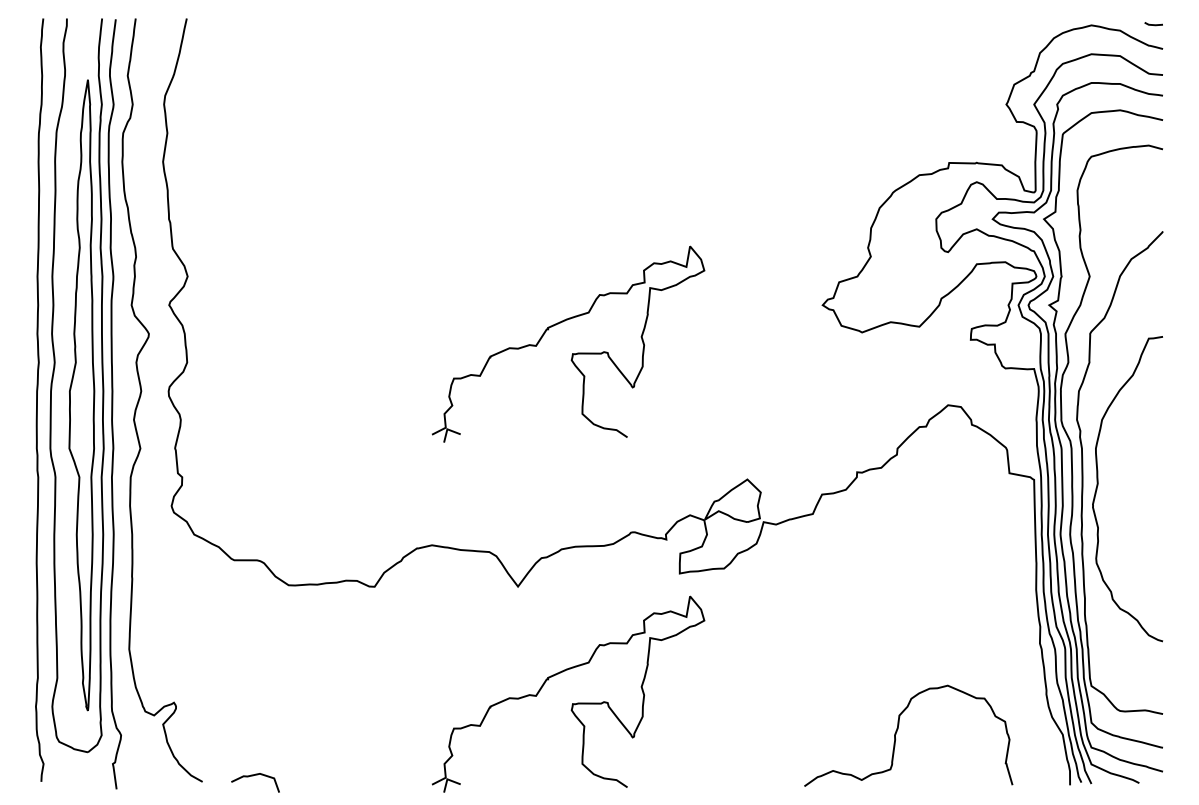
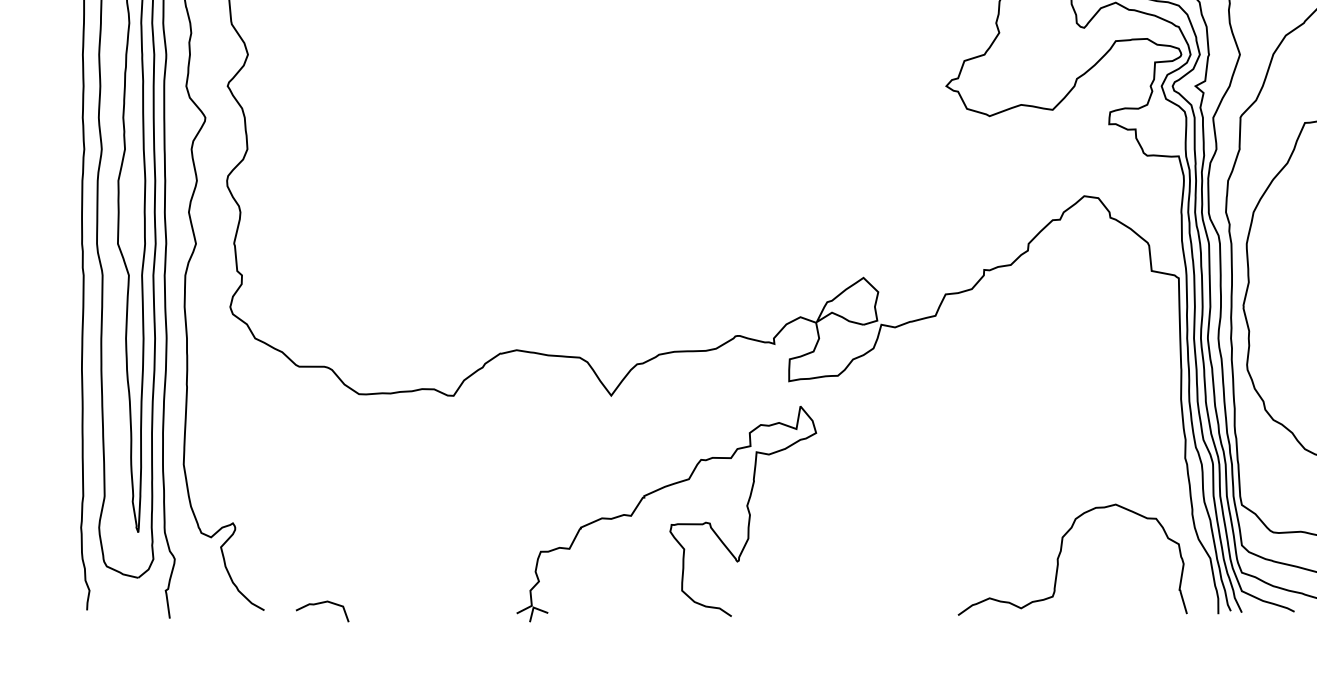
part: (572, 353) -> (671, 139), removed
curve: (898, 729) -> (1061, 552), moved

